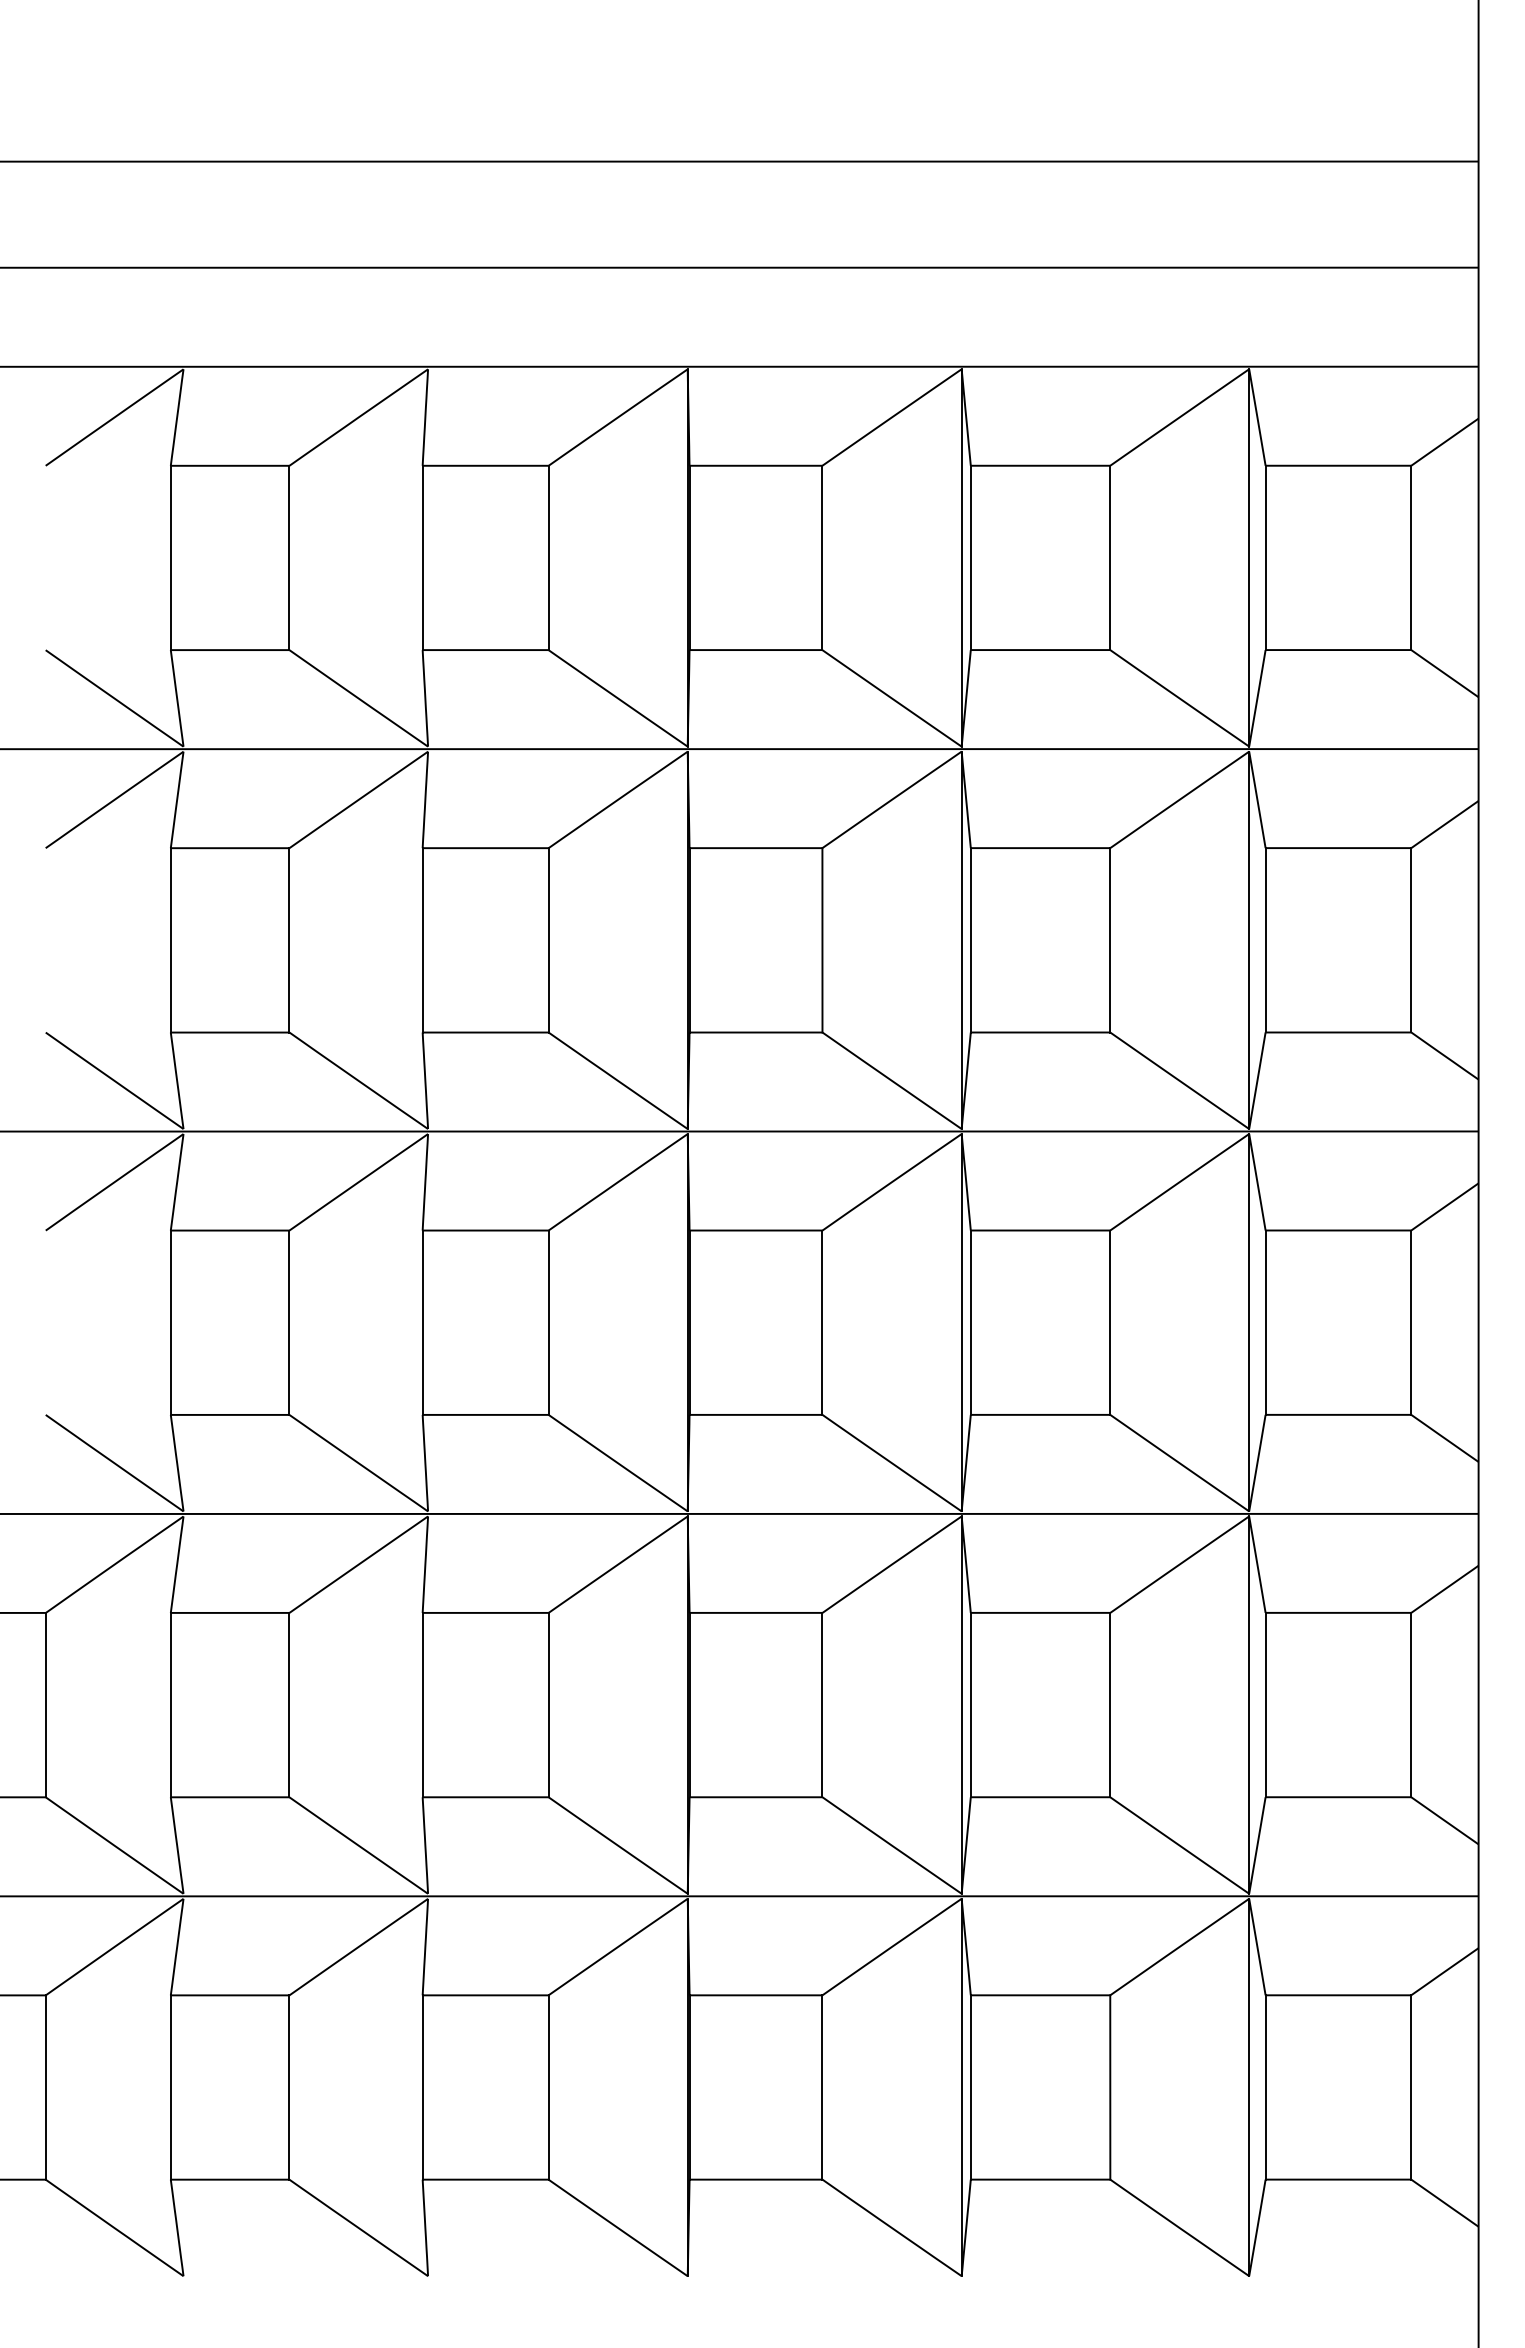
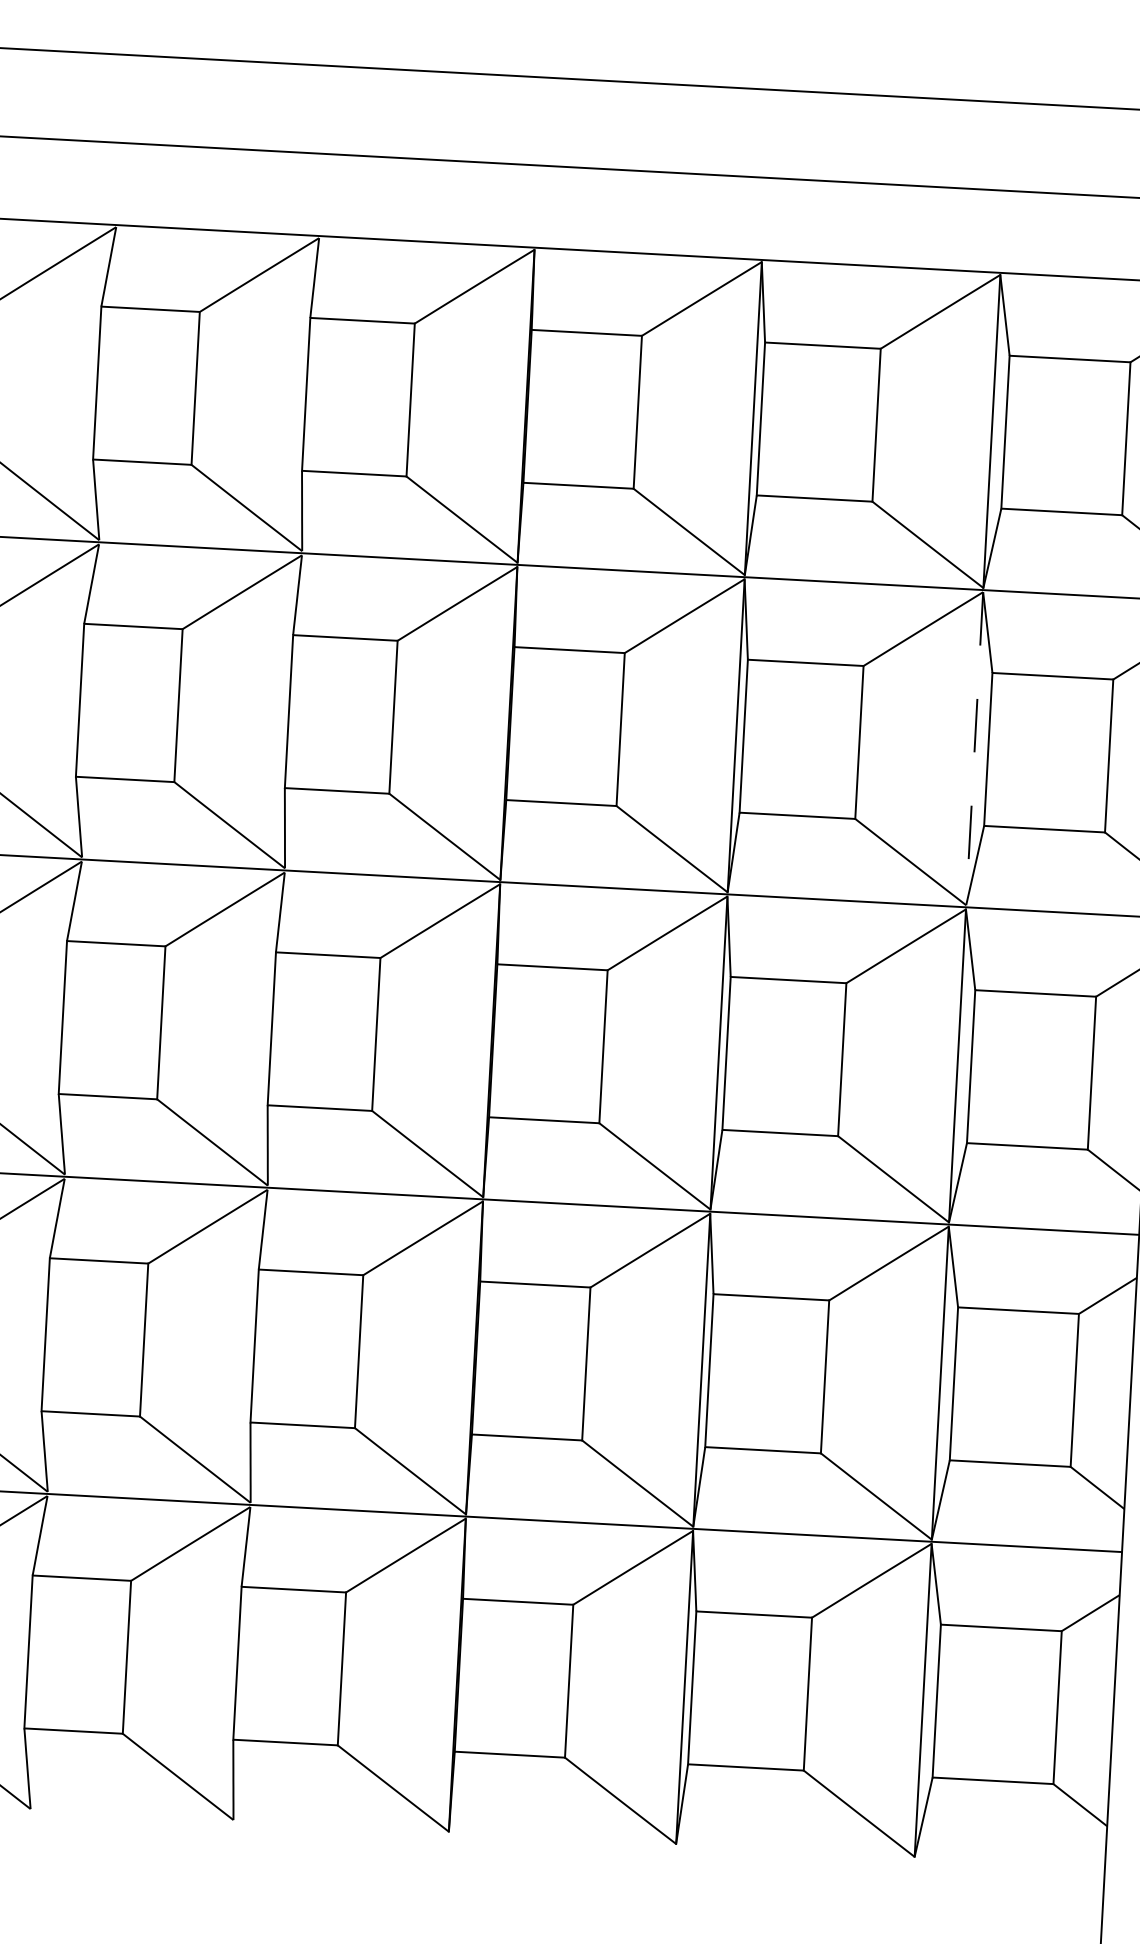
line: (1249, 940) -> (974, 748), solid -> dashed

